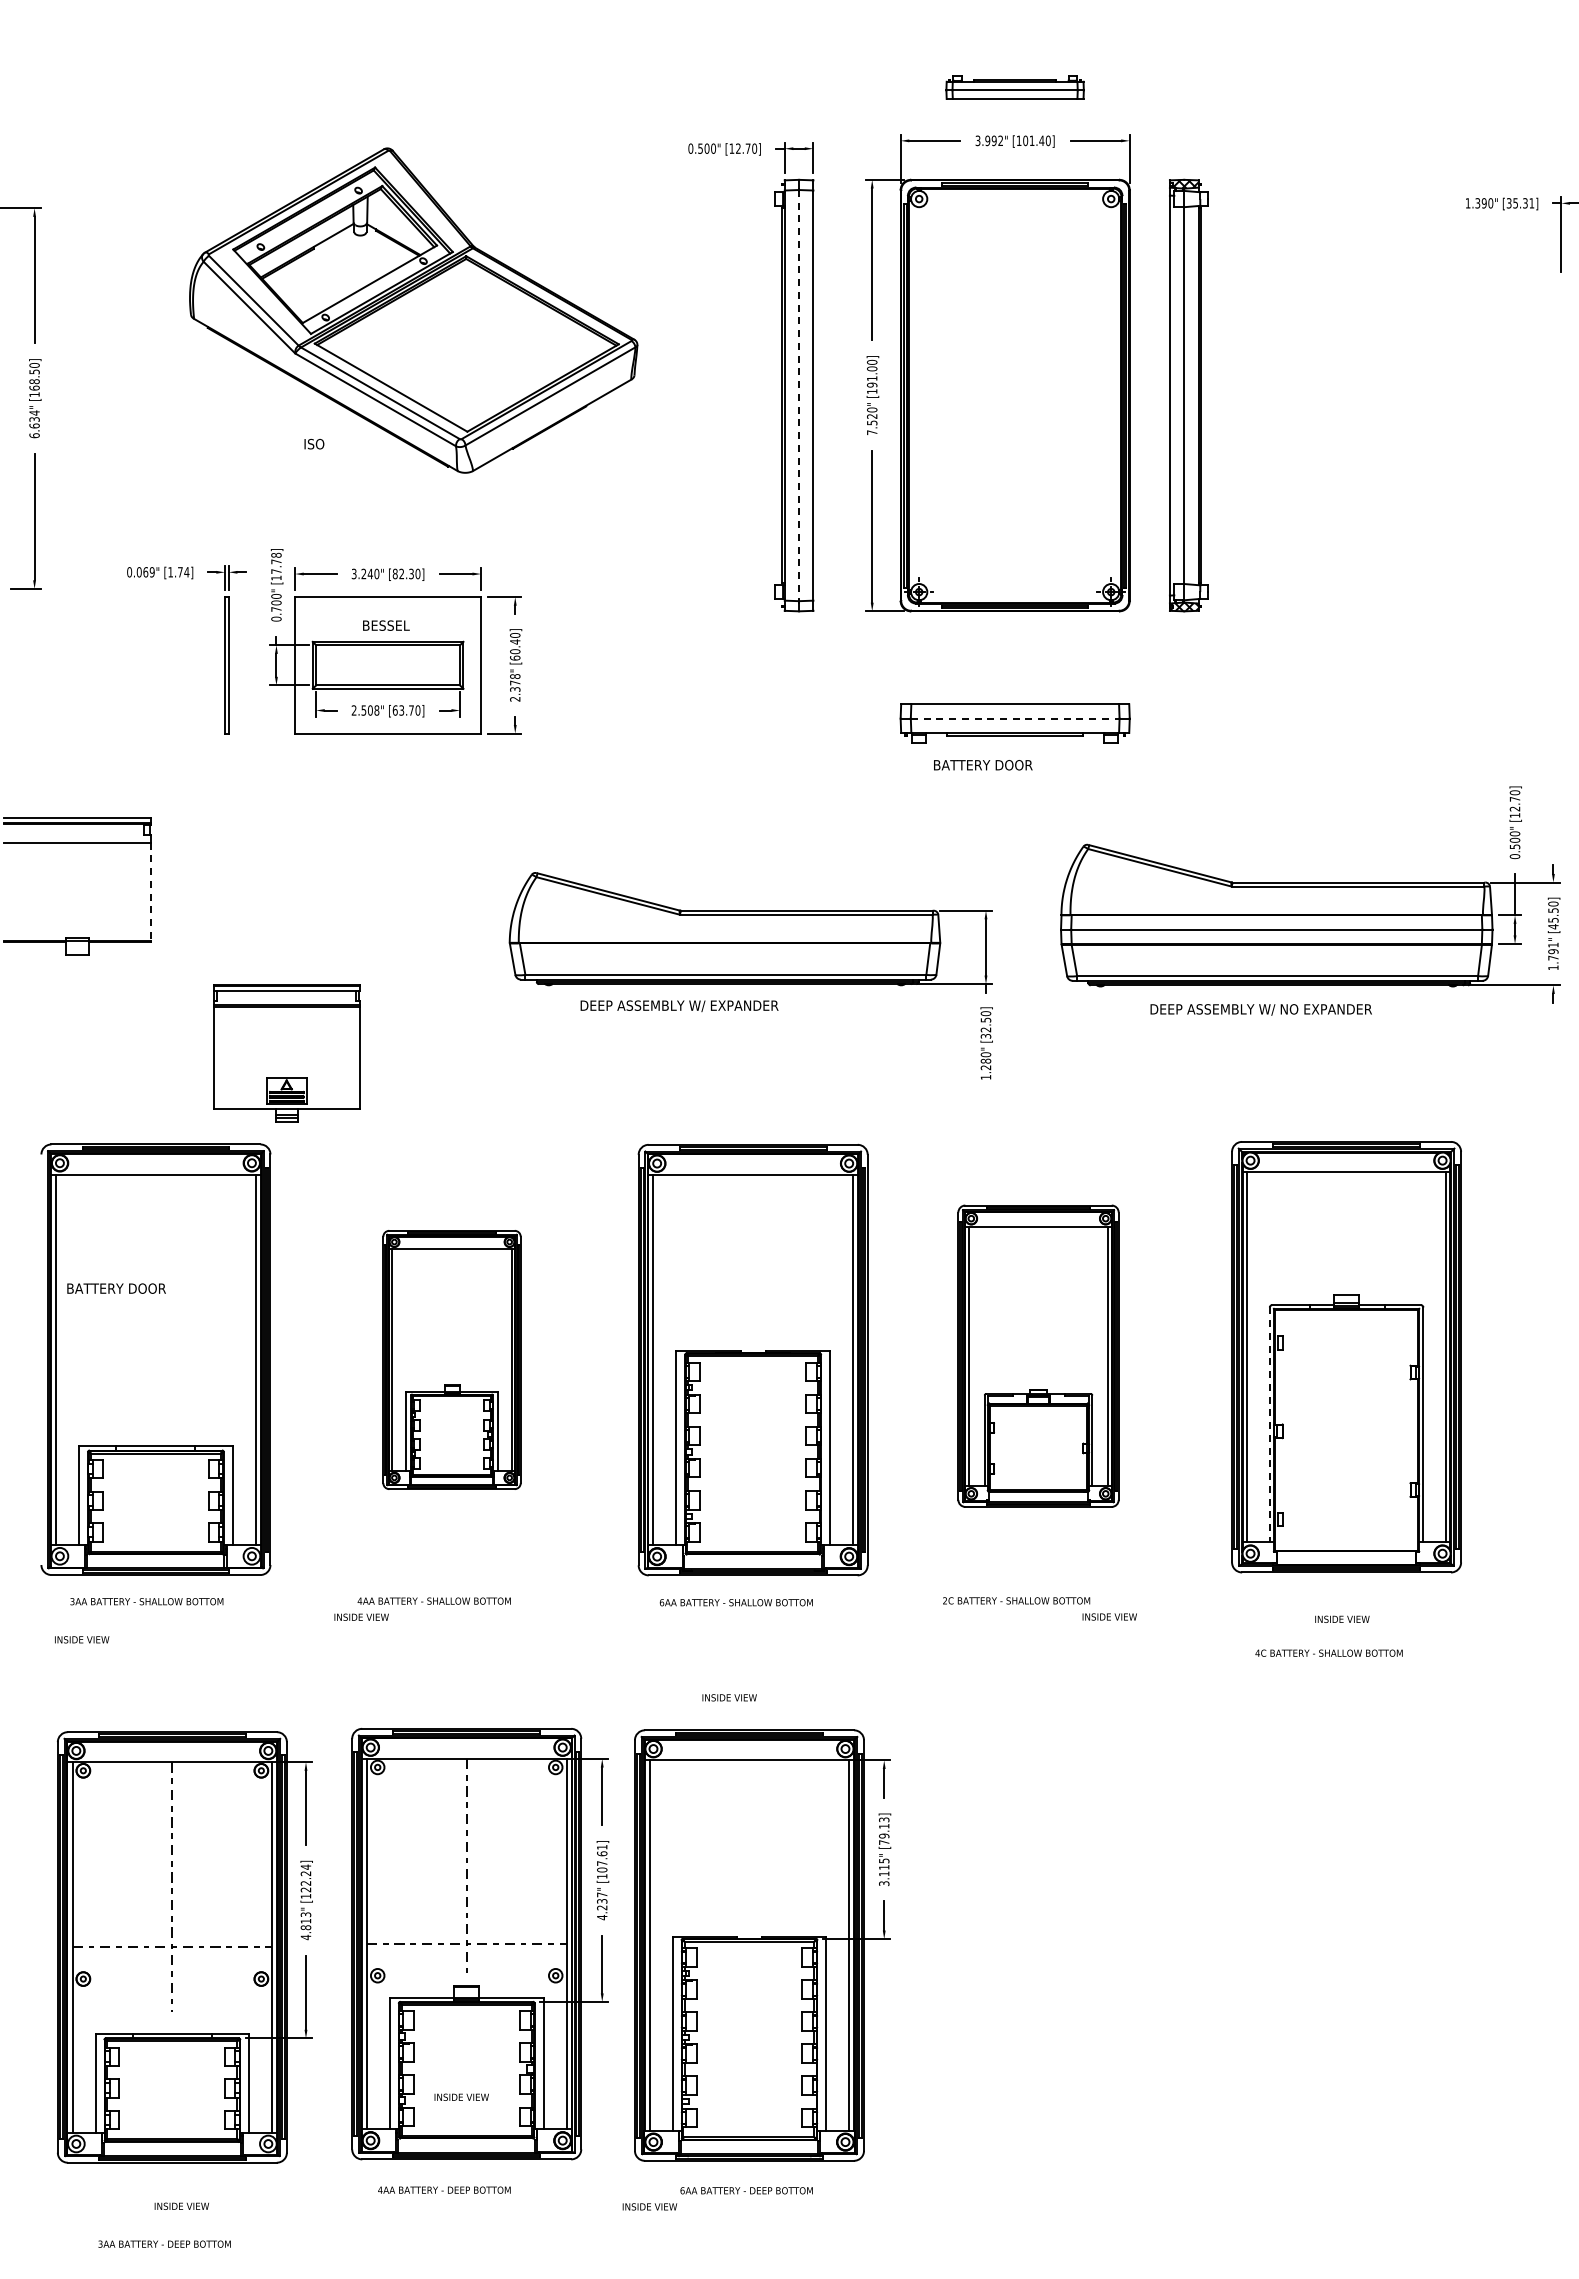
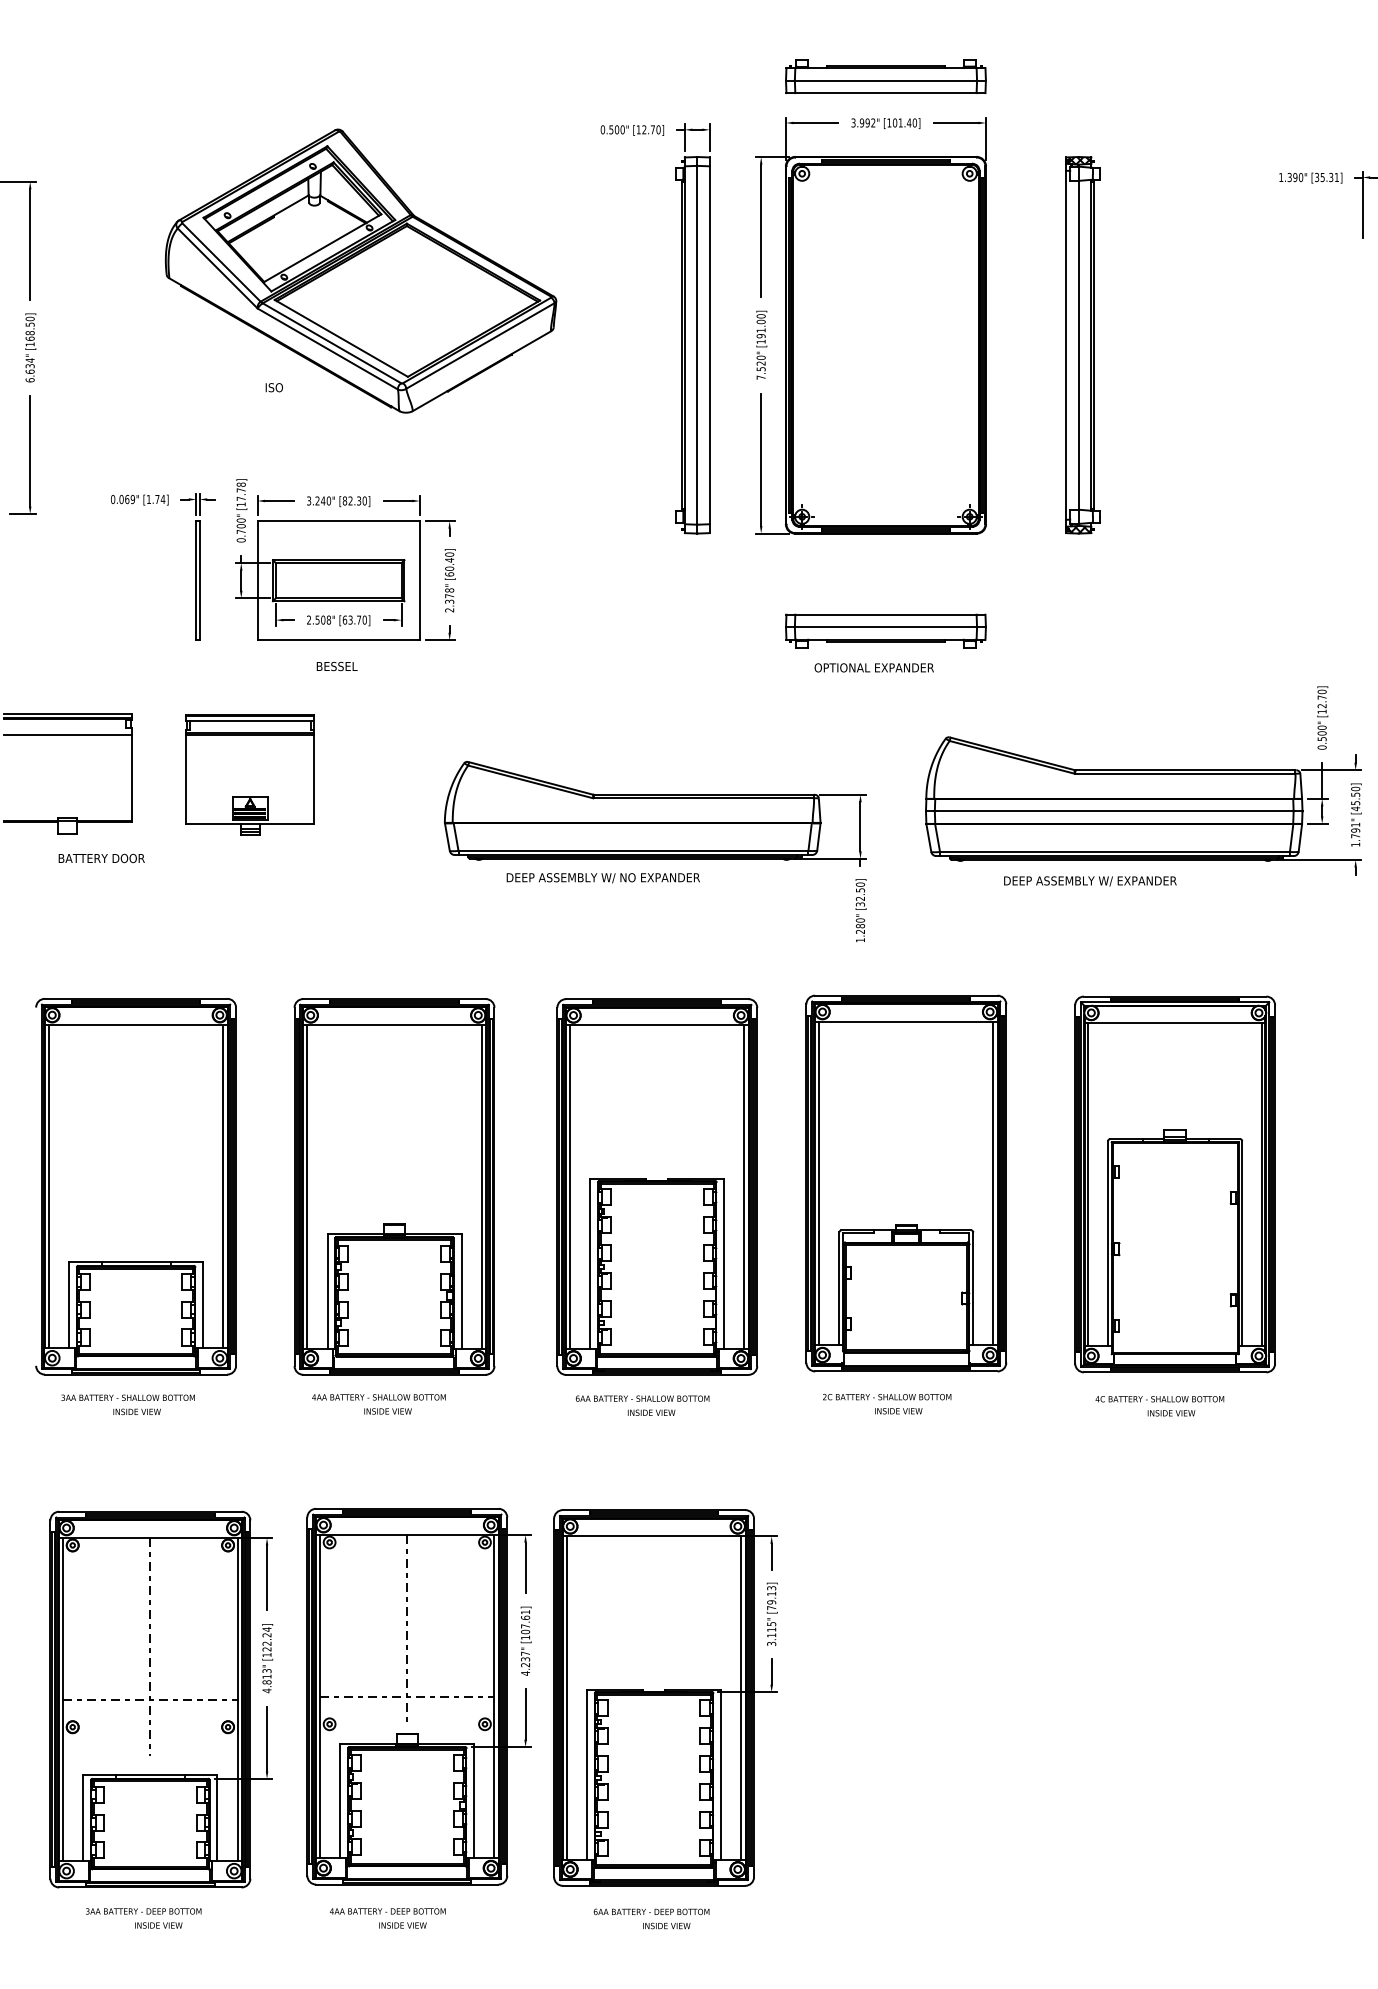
part: (1014, 87) -> (885, 76), size x1.67
line: (799, 395) -> (697, 345), dashed -> solid
part: (1188, 395) -> (1082, 345), moved
text: (386, 625) -> (337, 666), moved
line: (1015, 718) -> (886, 627), dashed -> solid
text: (1001, 765) -> (874, 668), BATTERY DOOR -> OPTIONAL EXPANDER
line: (150, 892) -> (131, 778), dashed -> solid
text: (757, 1005) -> (661, 877), DEEP ASSEMBLY W/ EXPANDER -> DEEP ASSEMBLY W/ NO EXPANDER
text: (1326, 1009) -> (1157, 881), DEEP ASSEMBLY W/ NO EXPANDER -> DEEP ASSEMBLY W/ EXPANDER
part: (286, 1053) -> (250, 775), moved
text: (116, 1288) -> (101, 858), moved
part: (1038, 1356) -> (906, 1183), size x1.43
part: (451, 1359) -> (394, 1186), size x1.67
line: (1269, 1425) -> (1107, 1244), dashed -> solid
text: (361, 1616) -> (387, 1410), moved
text: (1109, 1616) -> (898, 1410), moved
text: (82, 1639) -> (137, 1411), moved
text: (1328, 1652) -> (1159, 1398), moved
text: (729, 1697) -> (651, 1412), moved
text: (461, 2096) -> (402, 1924), moved
text: (649, 2206) -> (666, 1925), moved
text: (164, 2243) -> (143, 1910), moved

